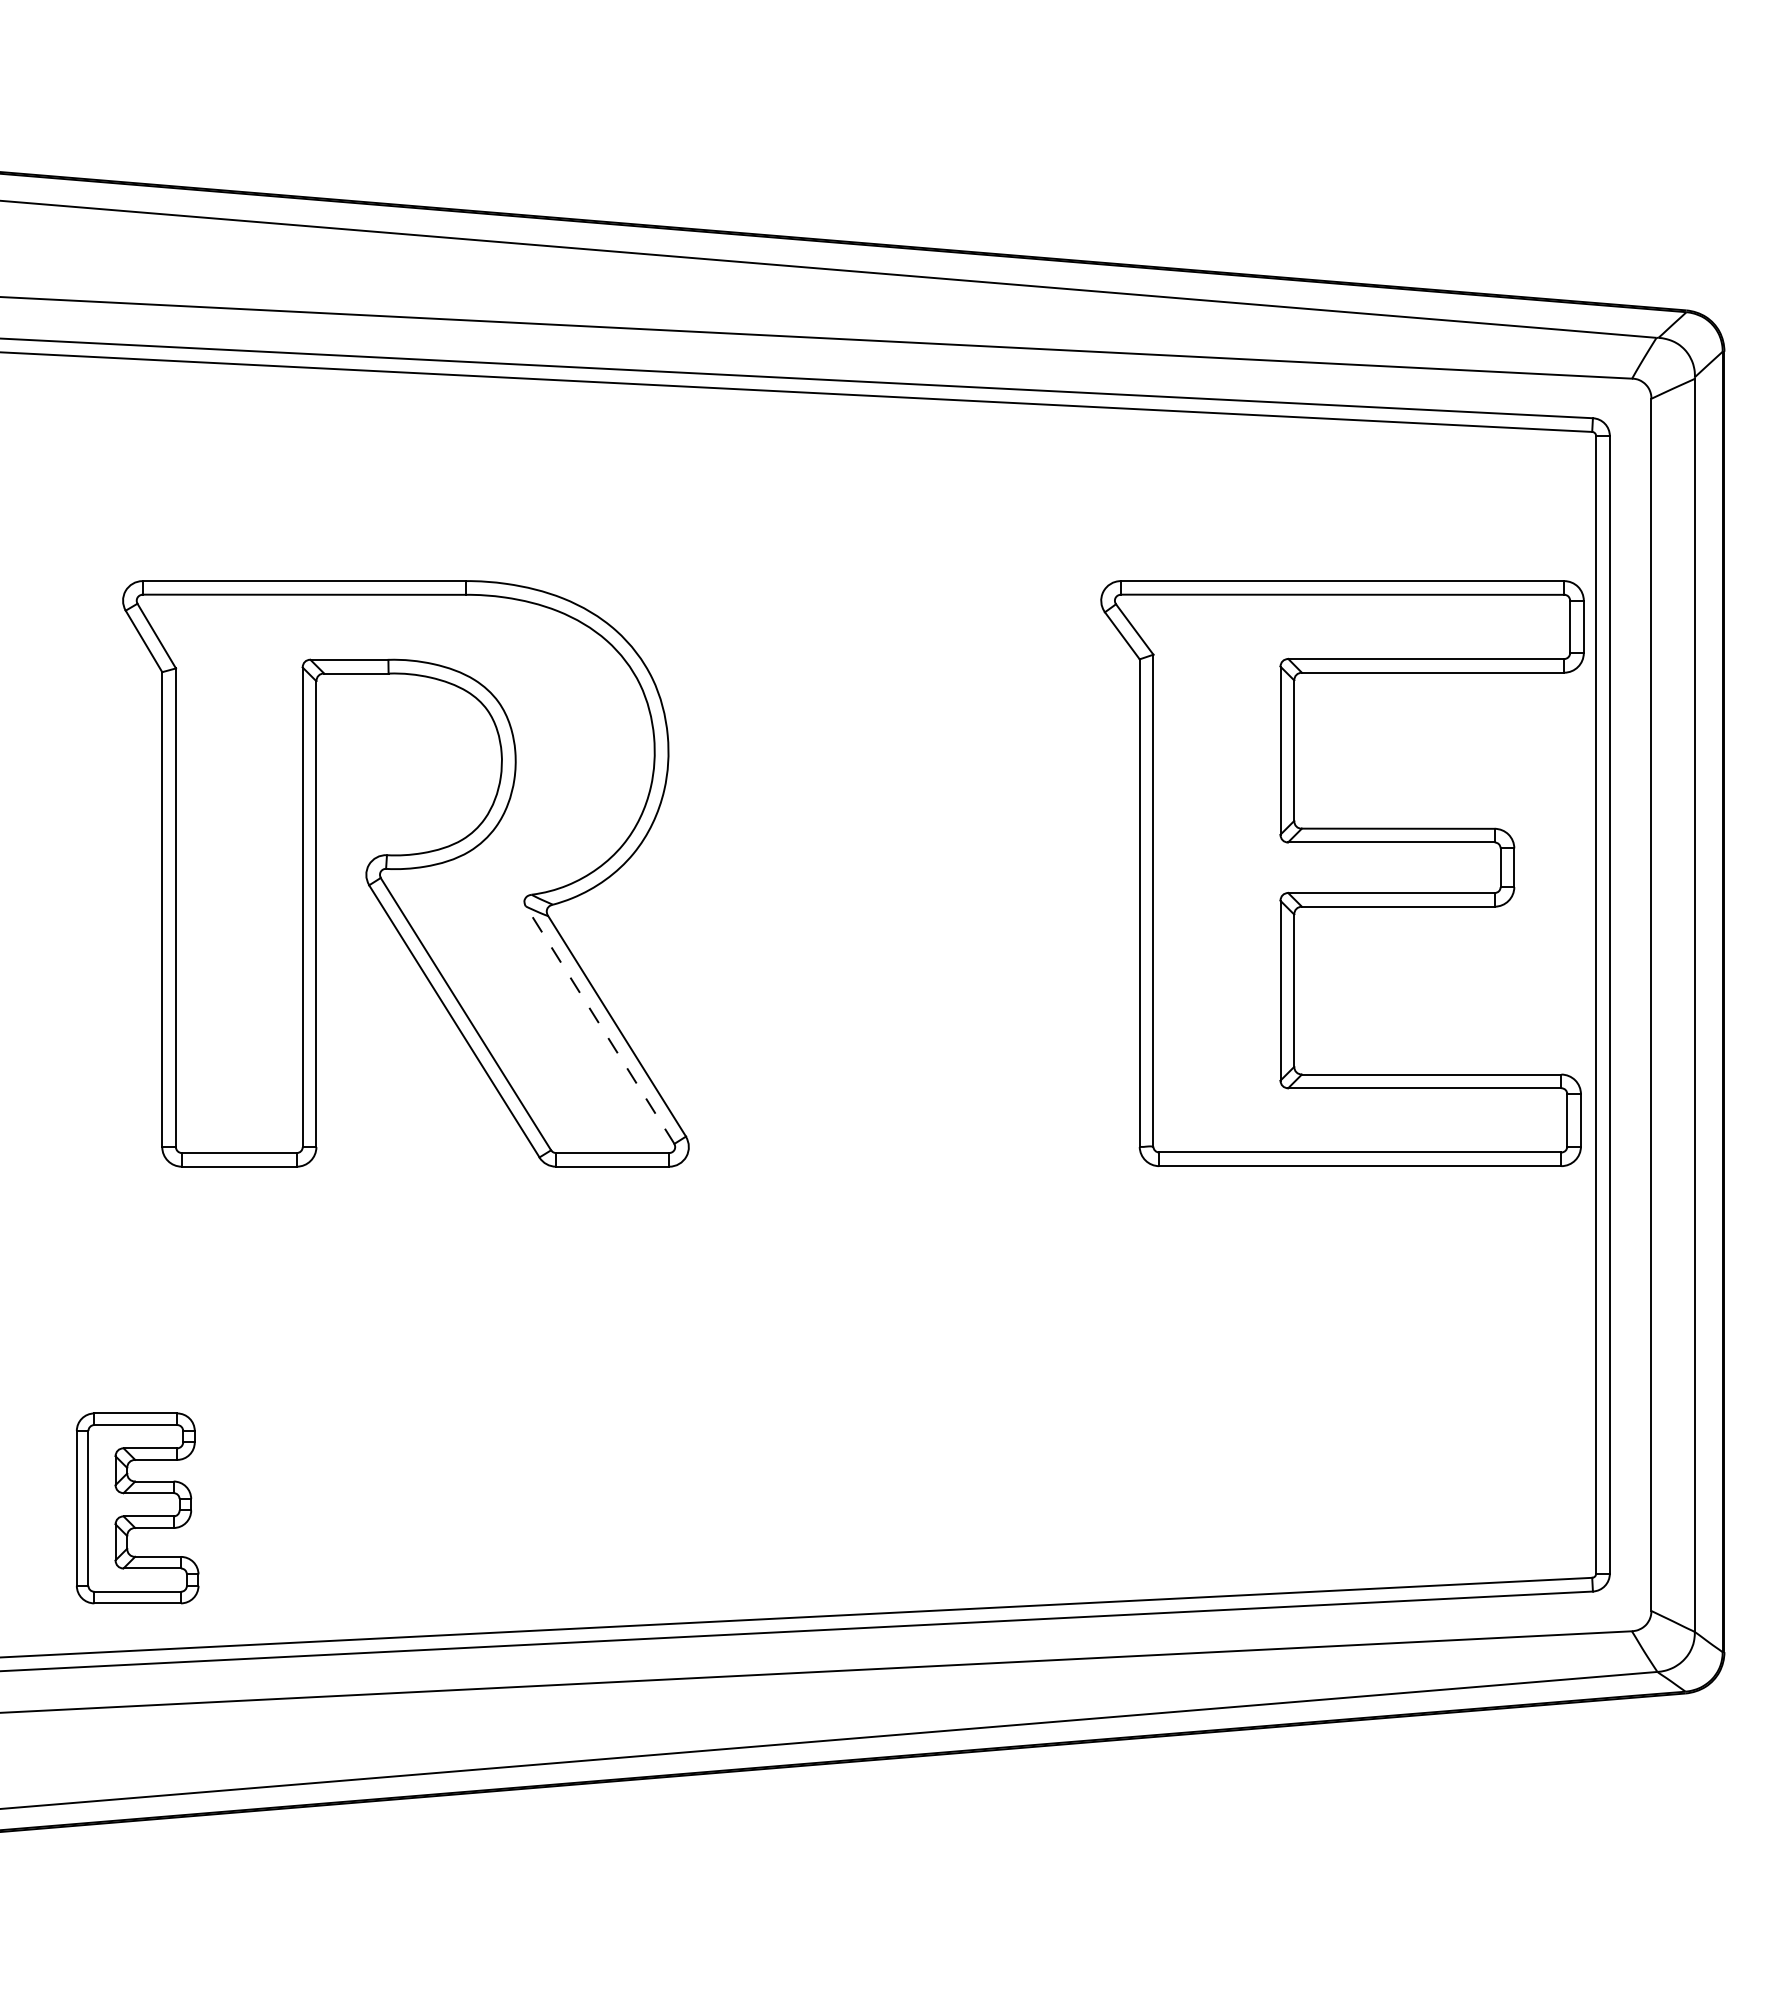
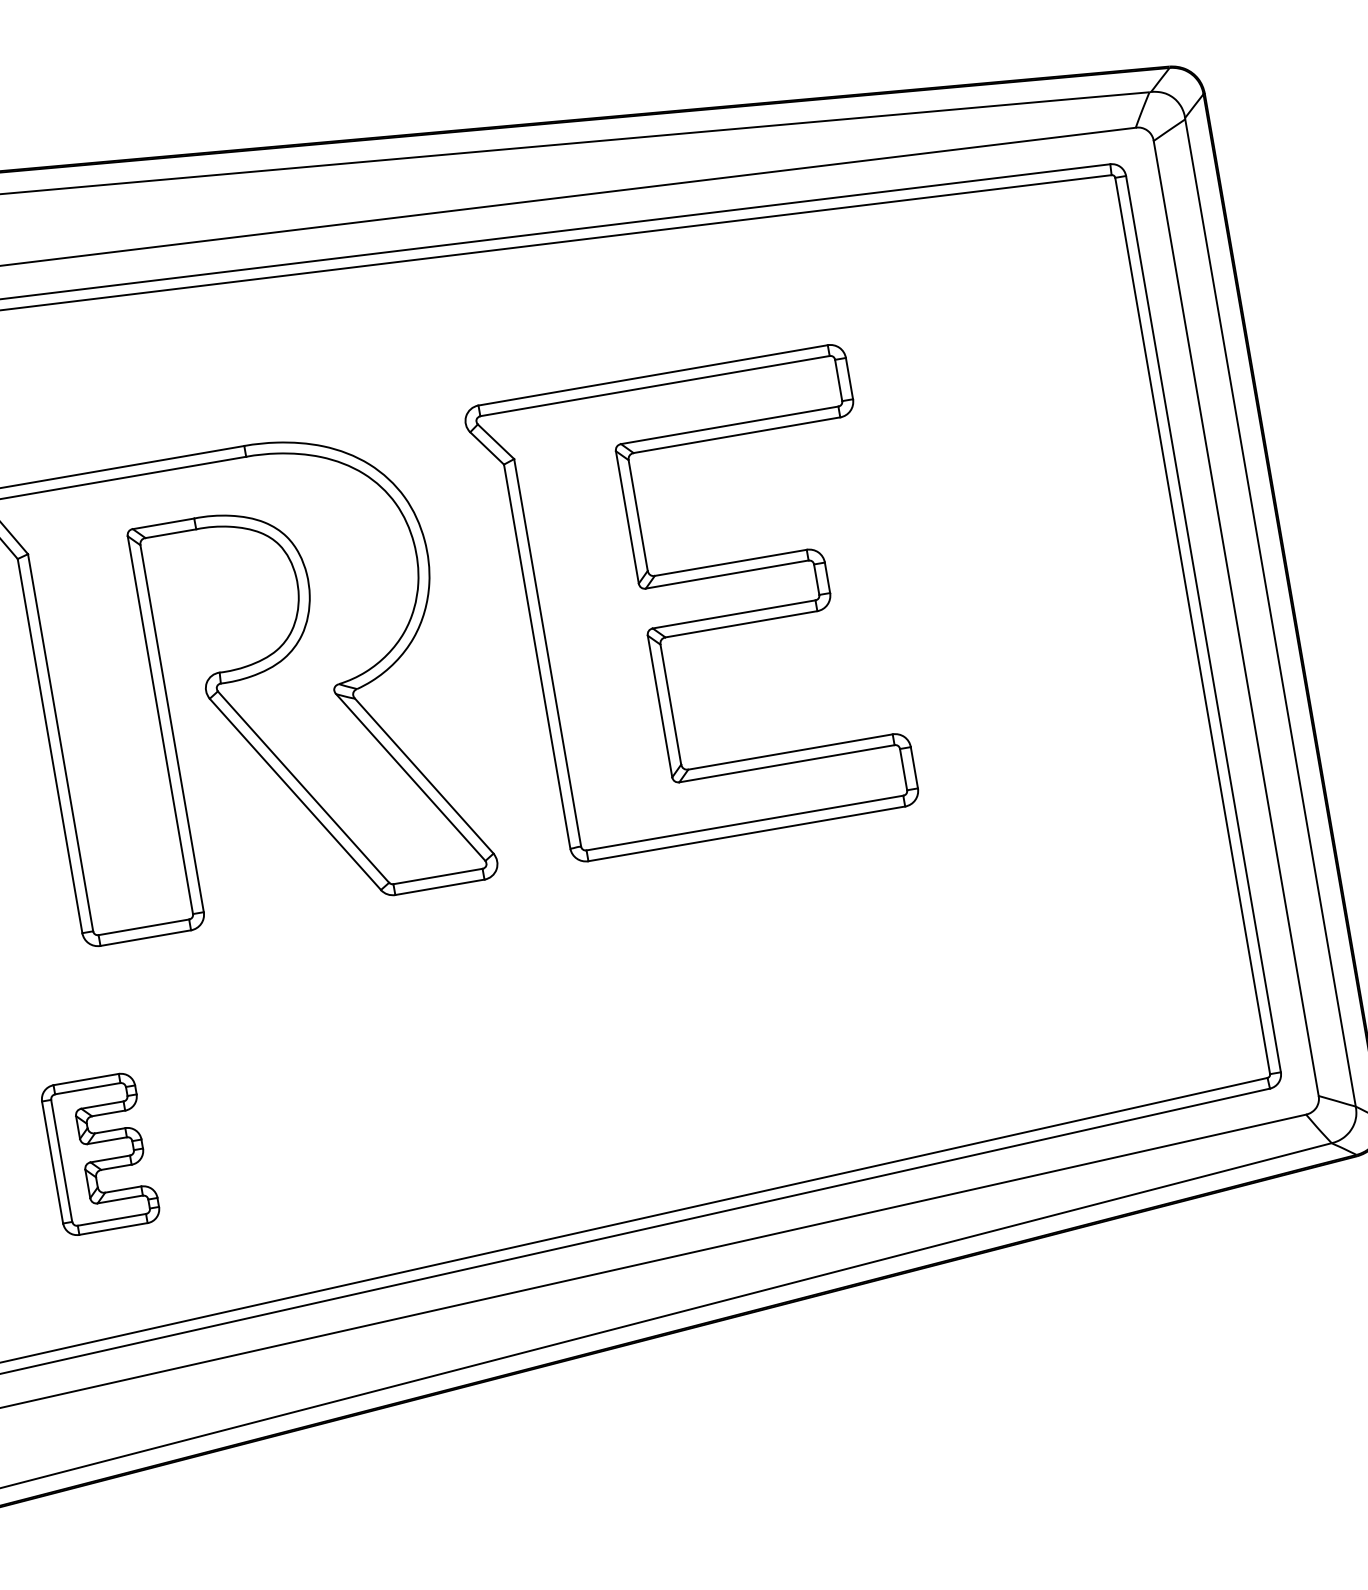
part: (1342, 873) -> (692, 605), moved
line: (600, 1025) -> (411, 777), dashed -> solid
part: (137, 1508) -> (100, 1154), moved

